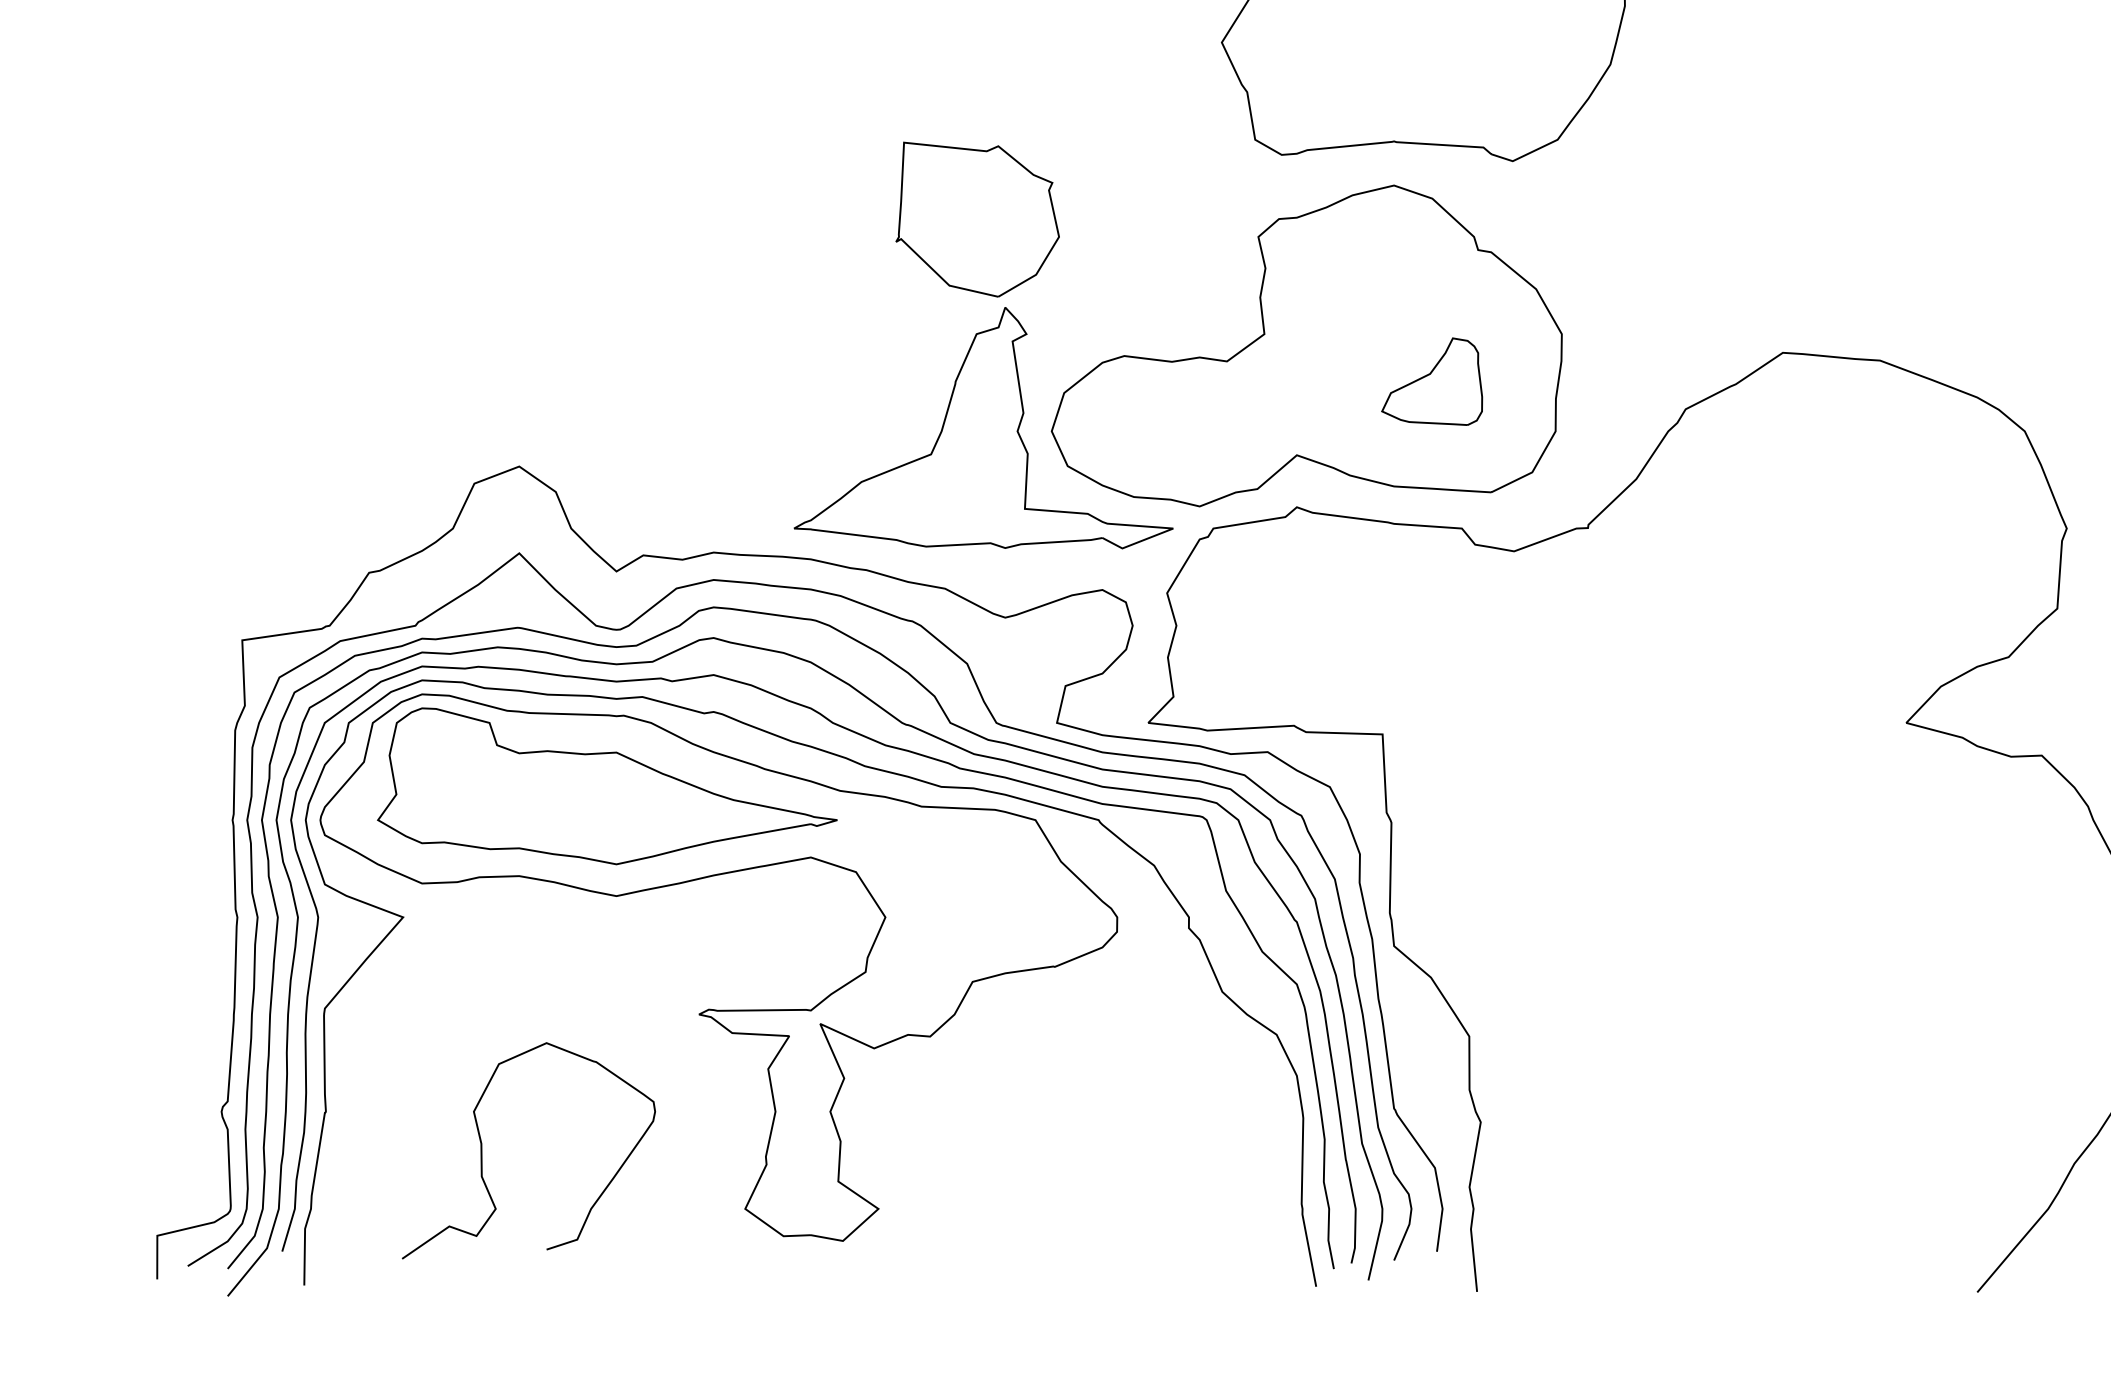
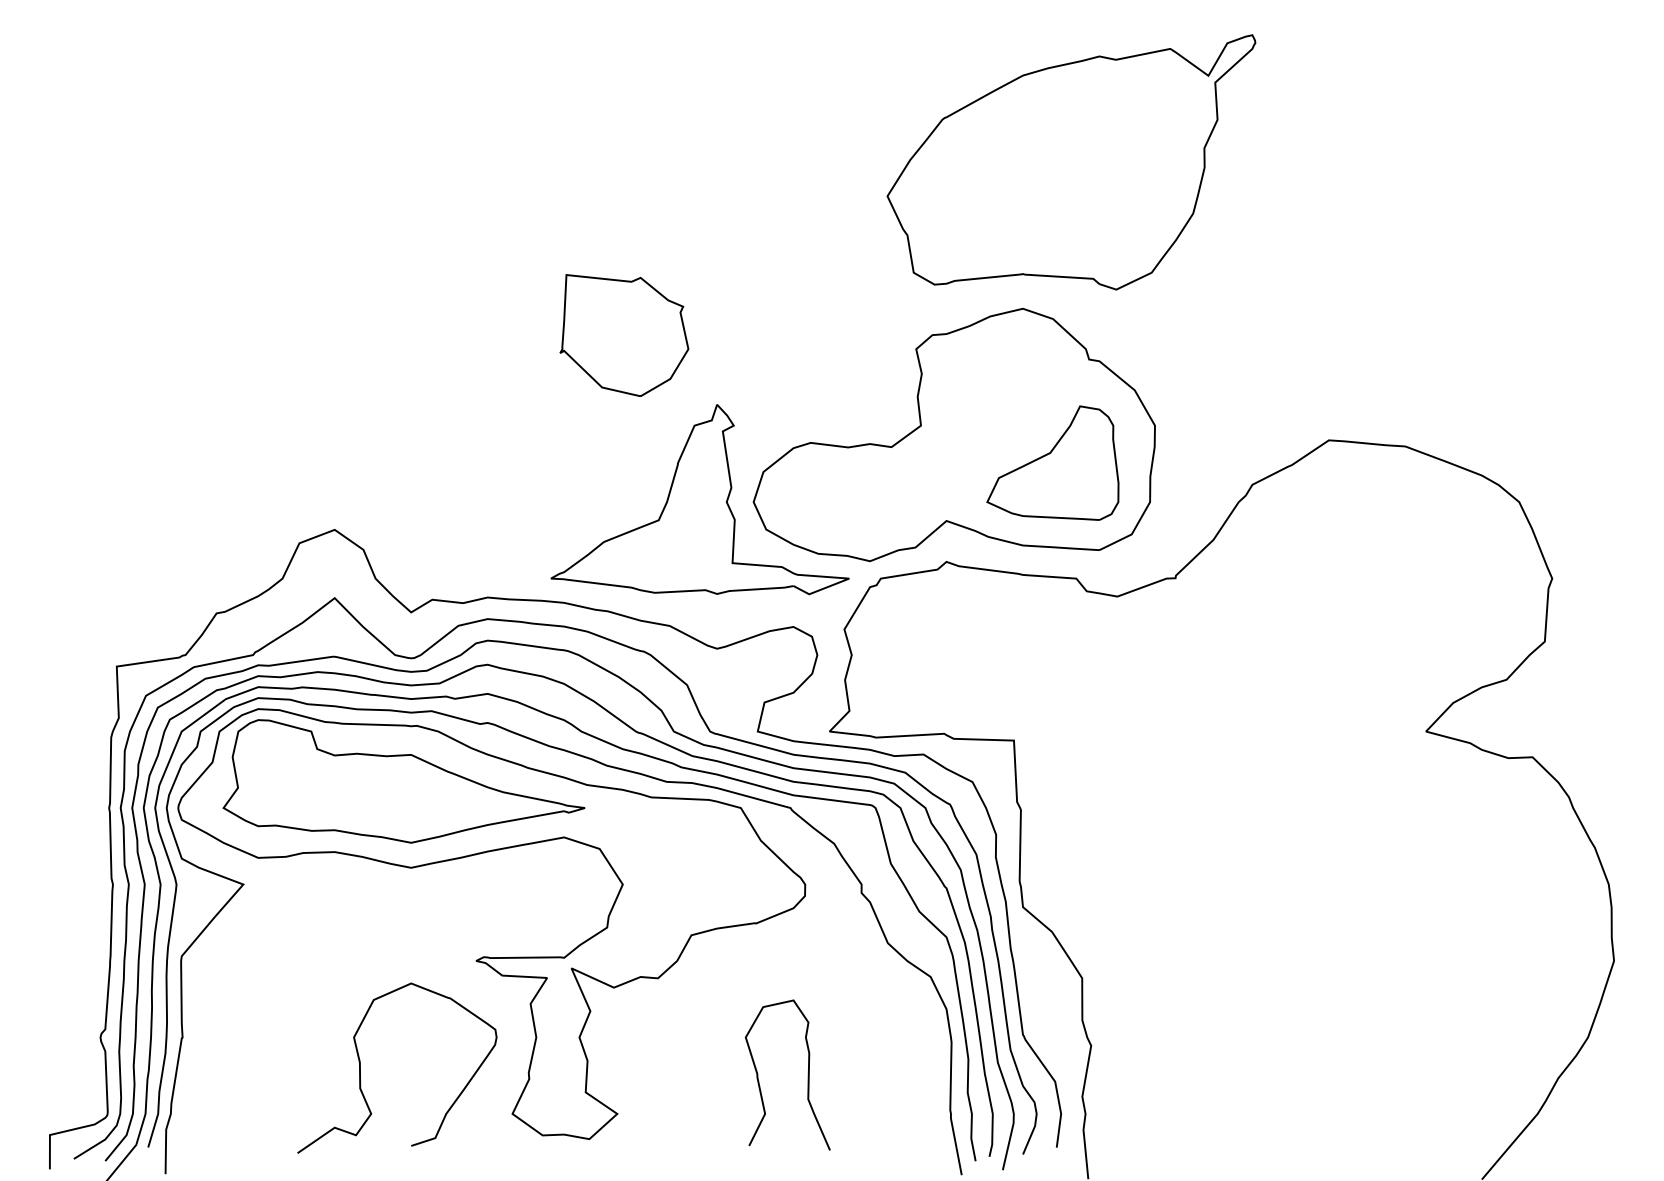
part: (977, 219) -> (624, 335), moved
part: (1431, 380) -> (1052, 462), size x1.67
curve: (482, 1149) -> (360, 1067), moved
curve: (1120, 1158) -> (807, 1074), added

